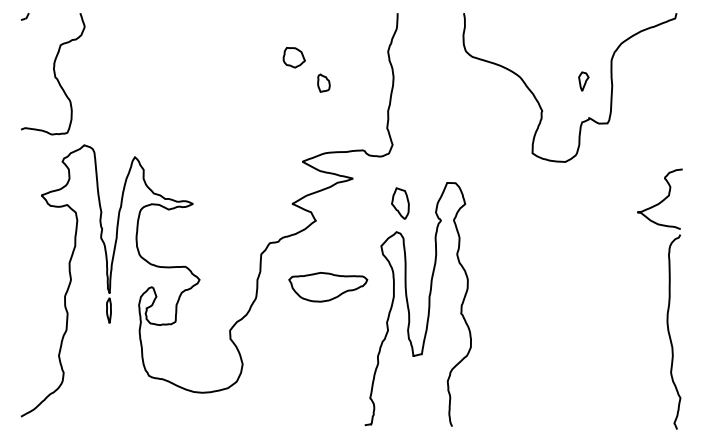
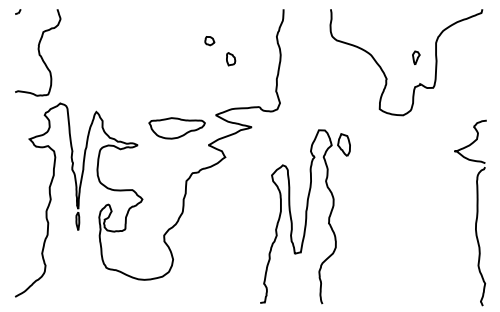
part: (293, 57) -> (209, 40), size x0.6
part: (400, 203) -> (344, 144), moved
part: (328, 287) -> (177, 128), moved

